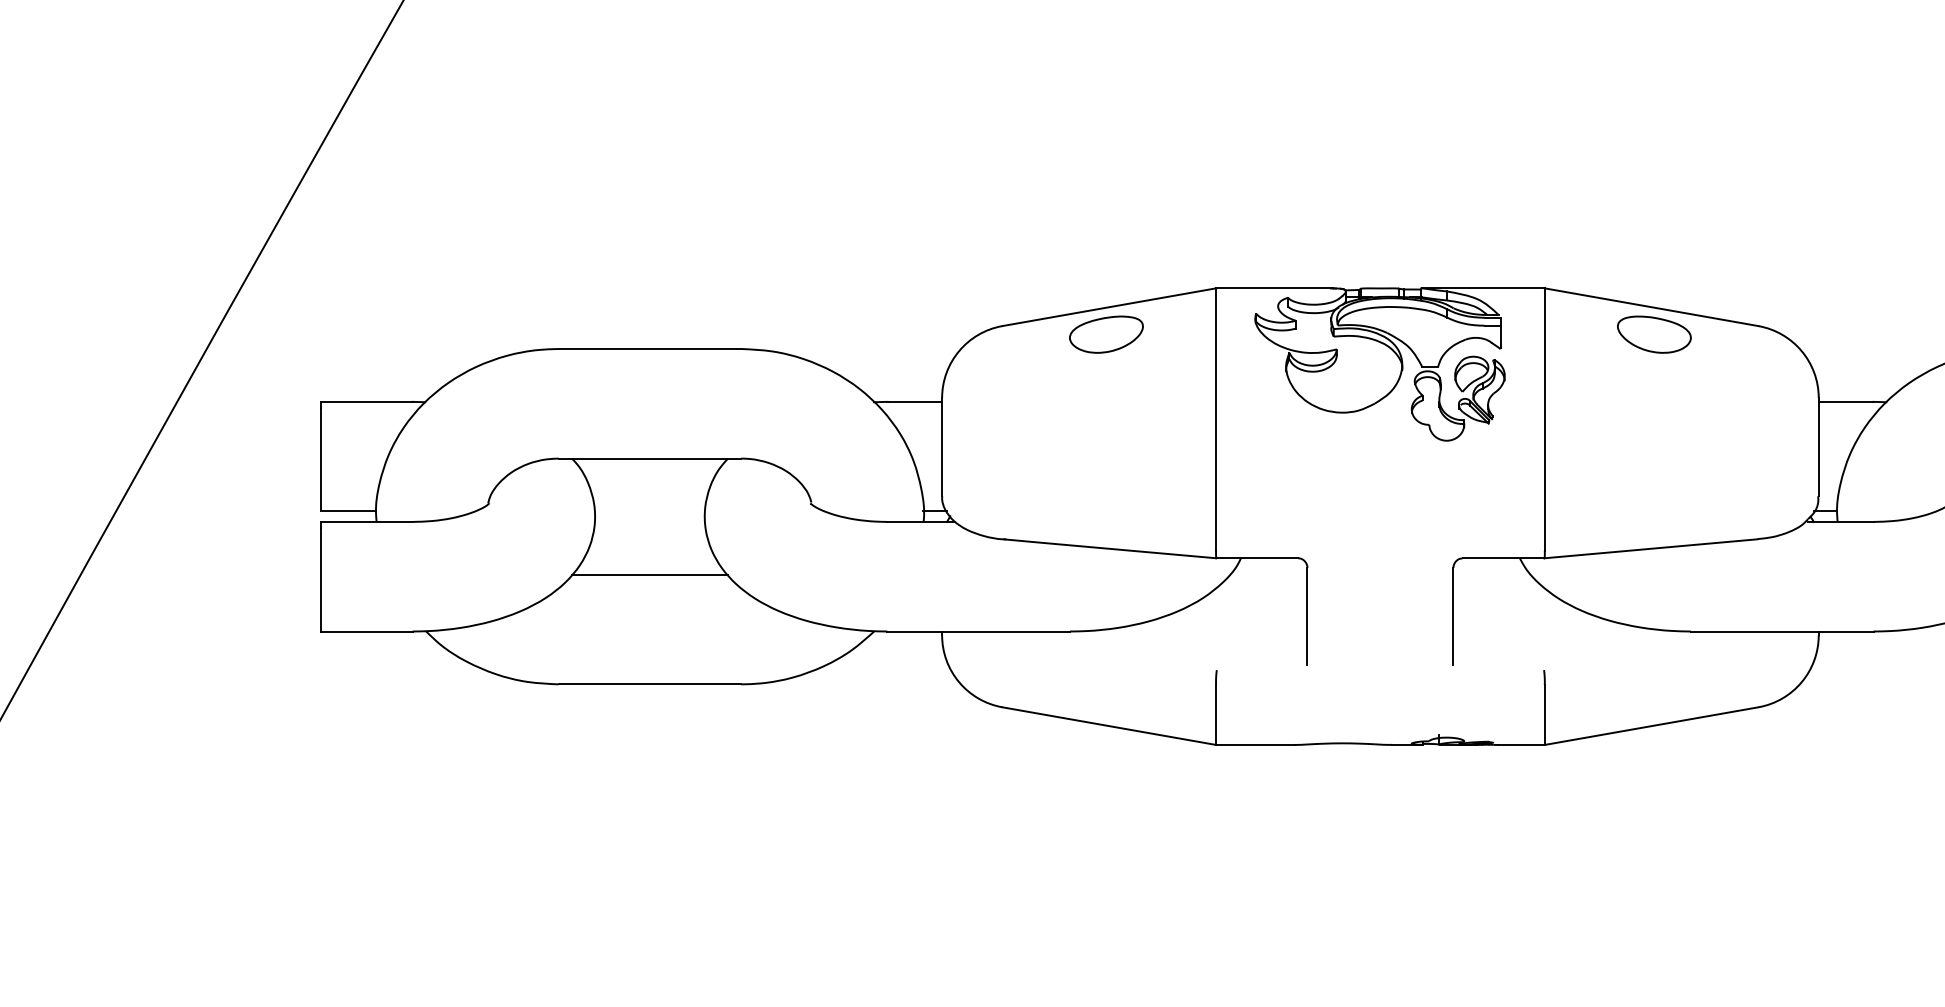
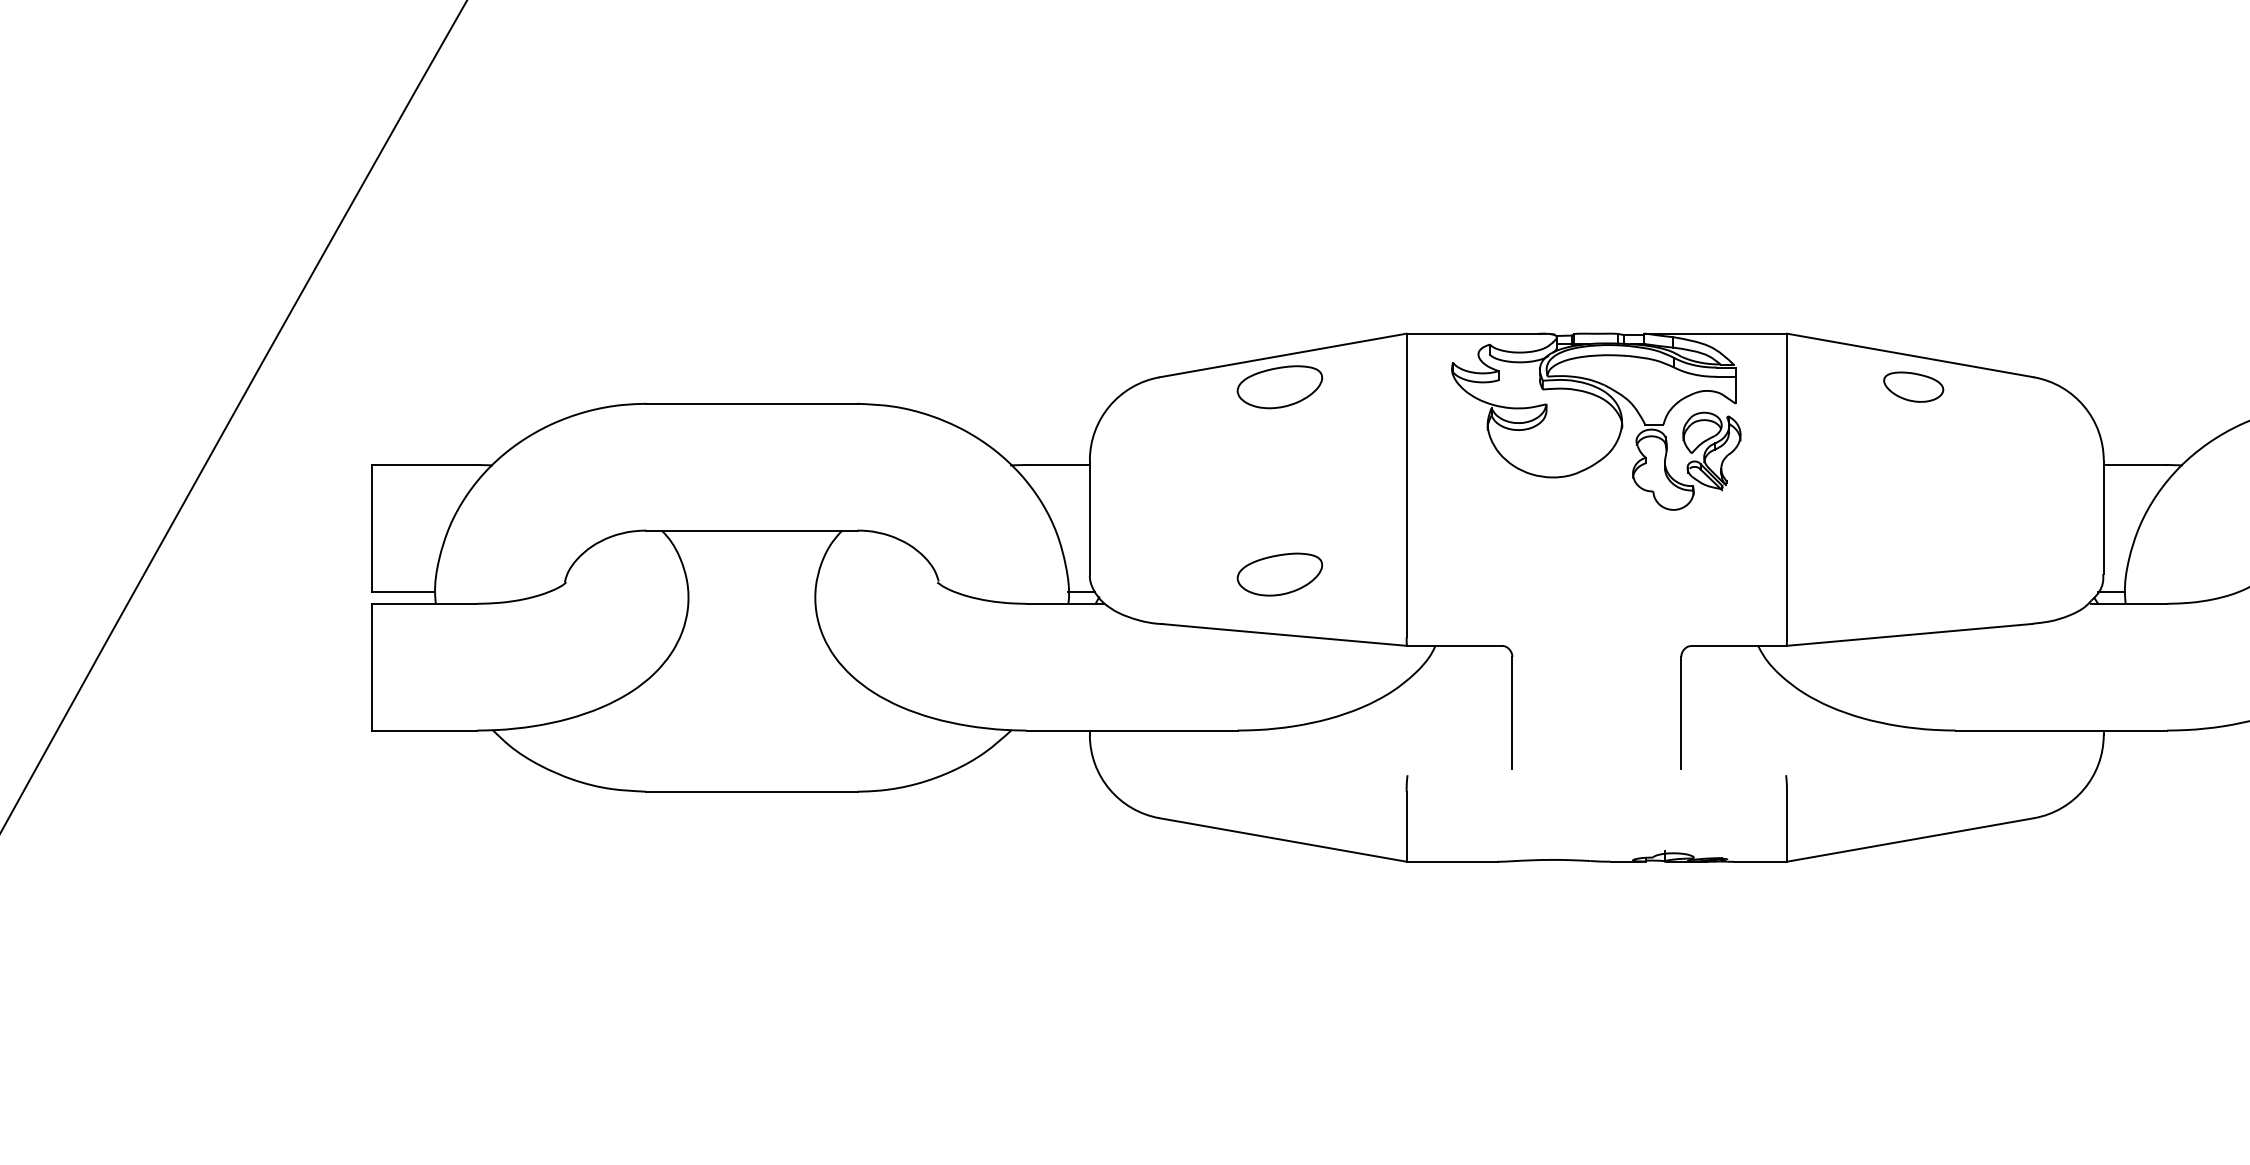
part: (1654, 334) -> (1913, 387), size x0.7
part: (1106, 496) -> (1279, 574), added
line: (649, 574) -> (751, 664), removed

